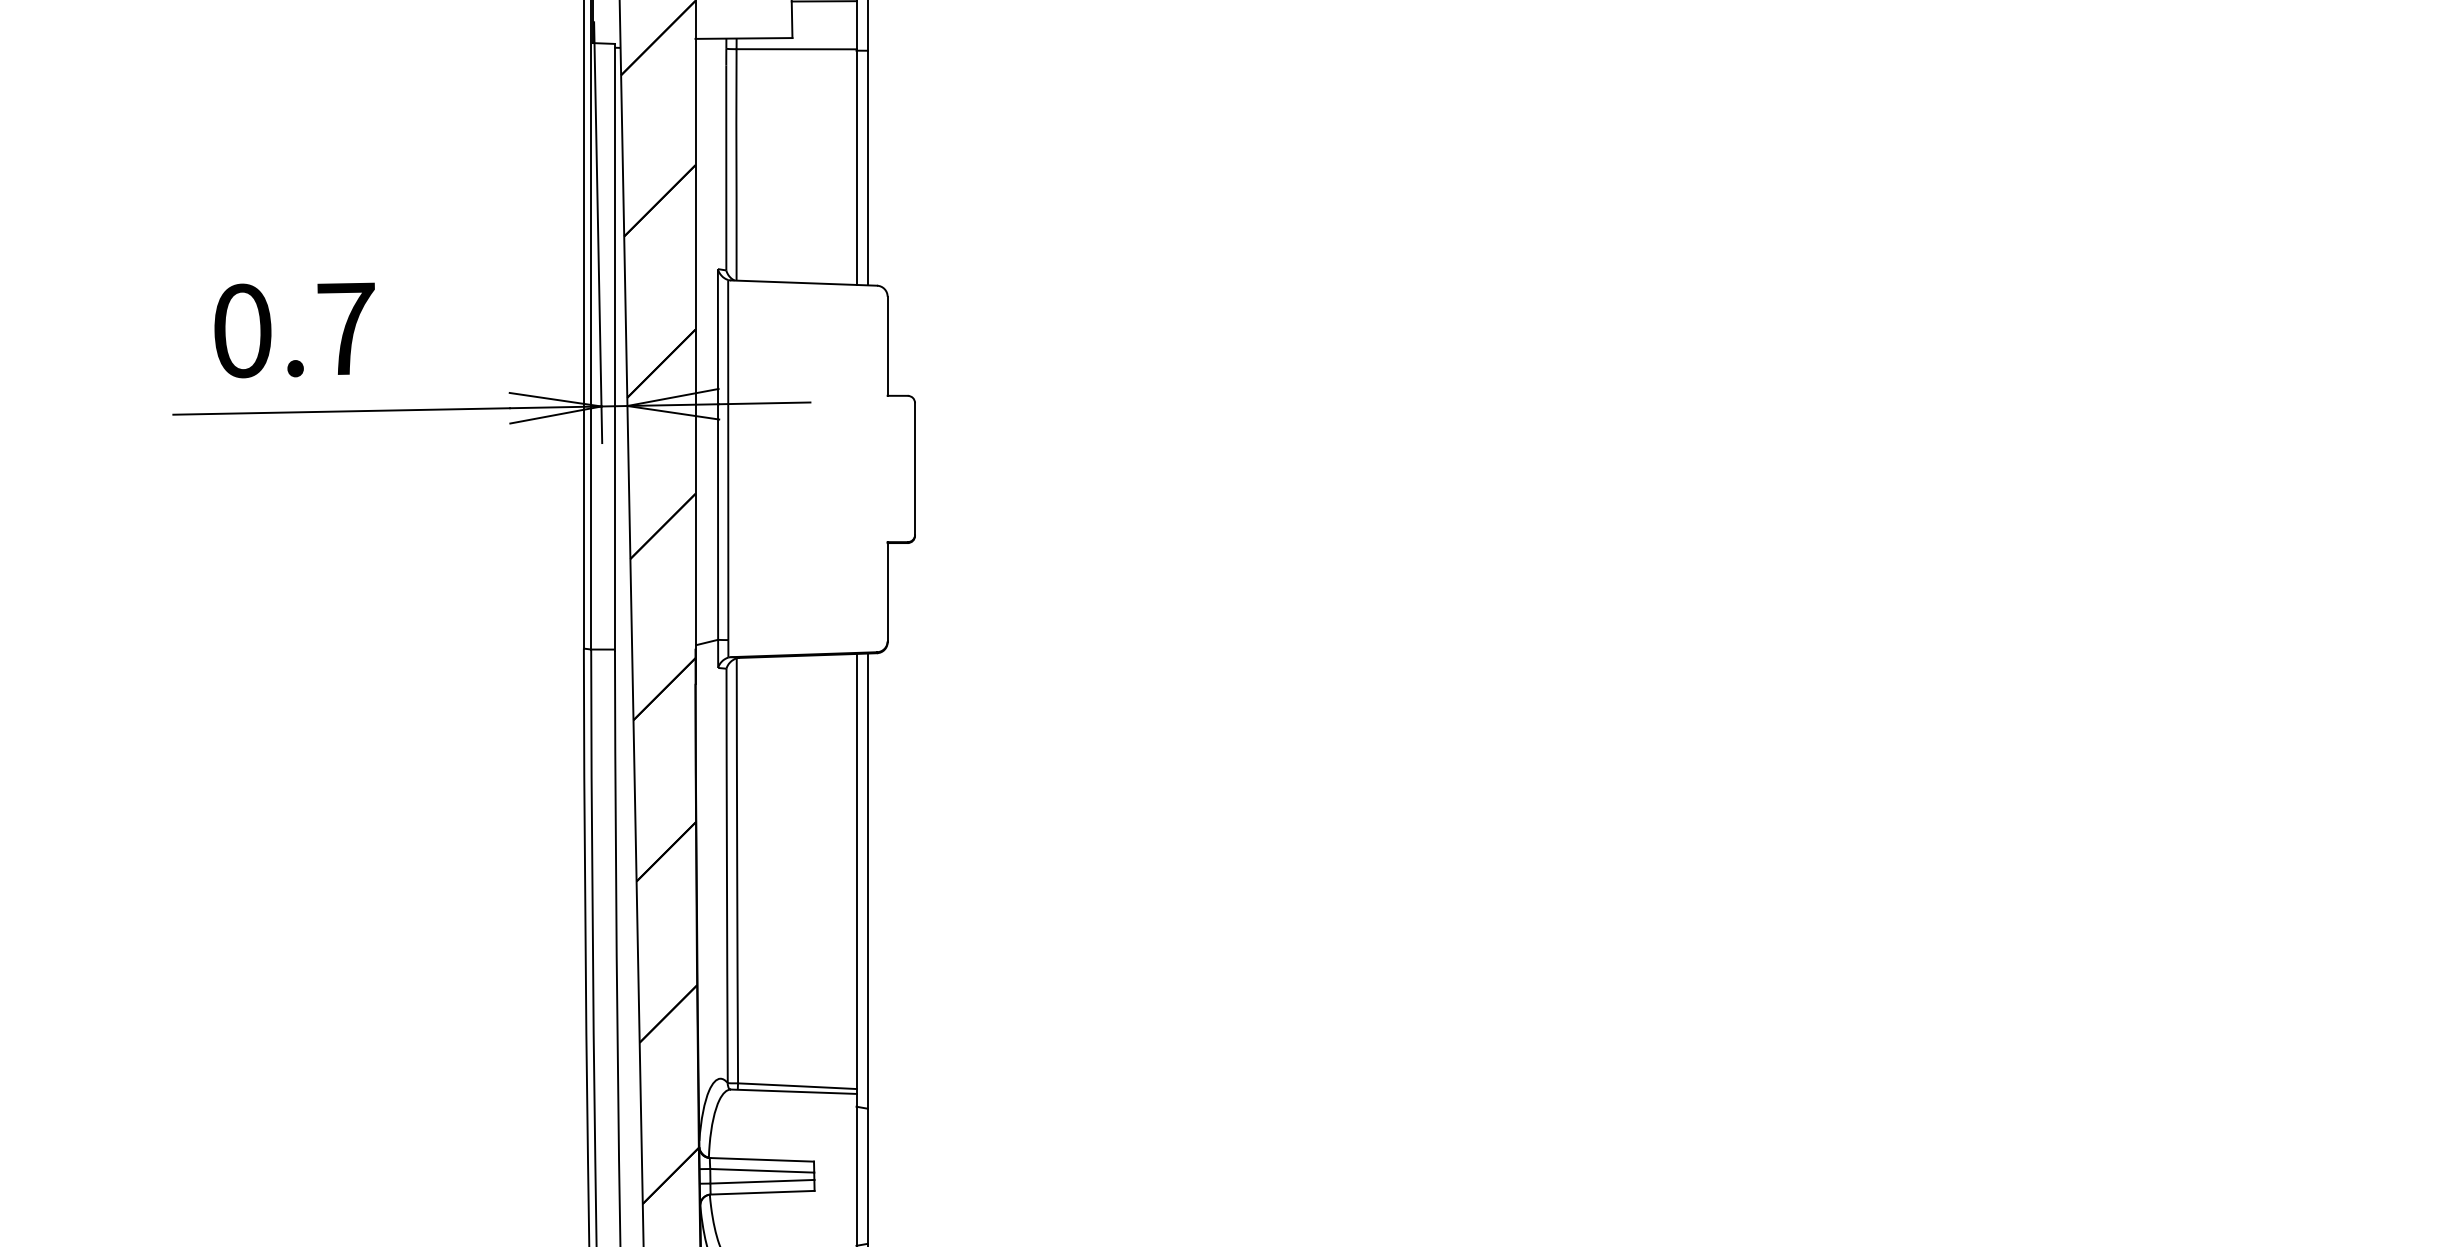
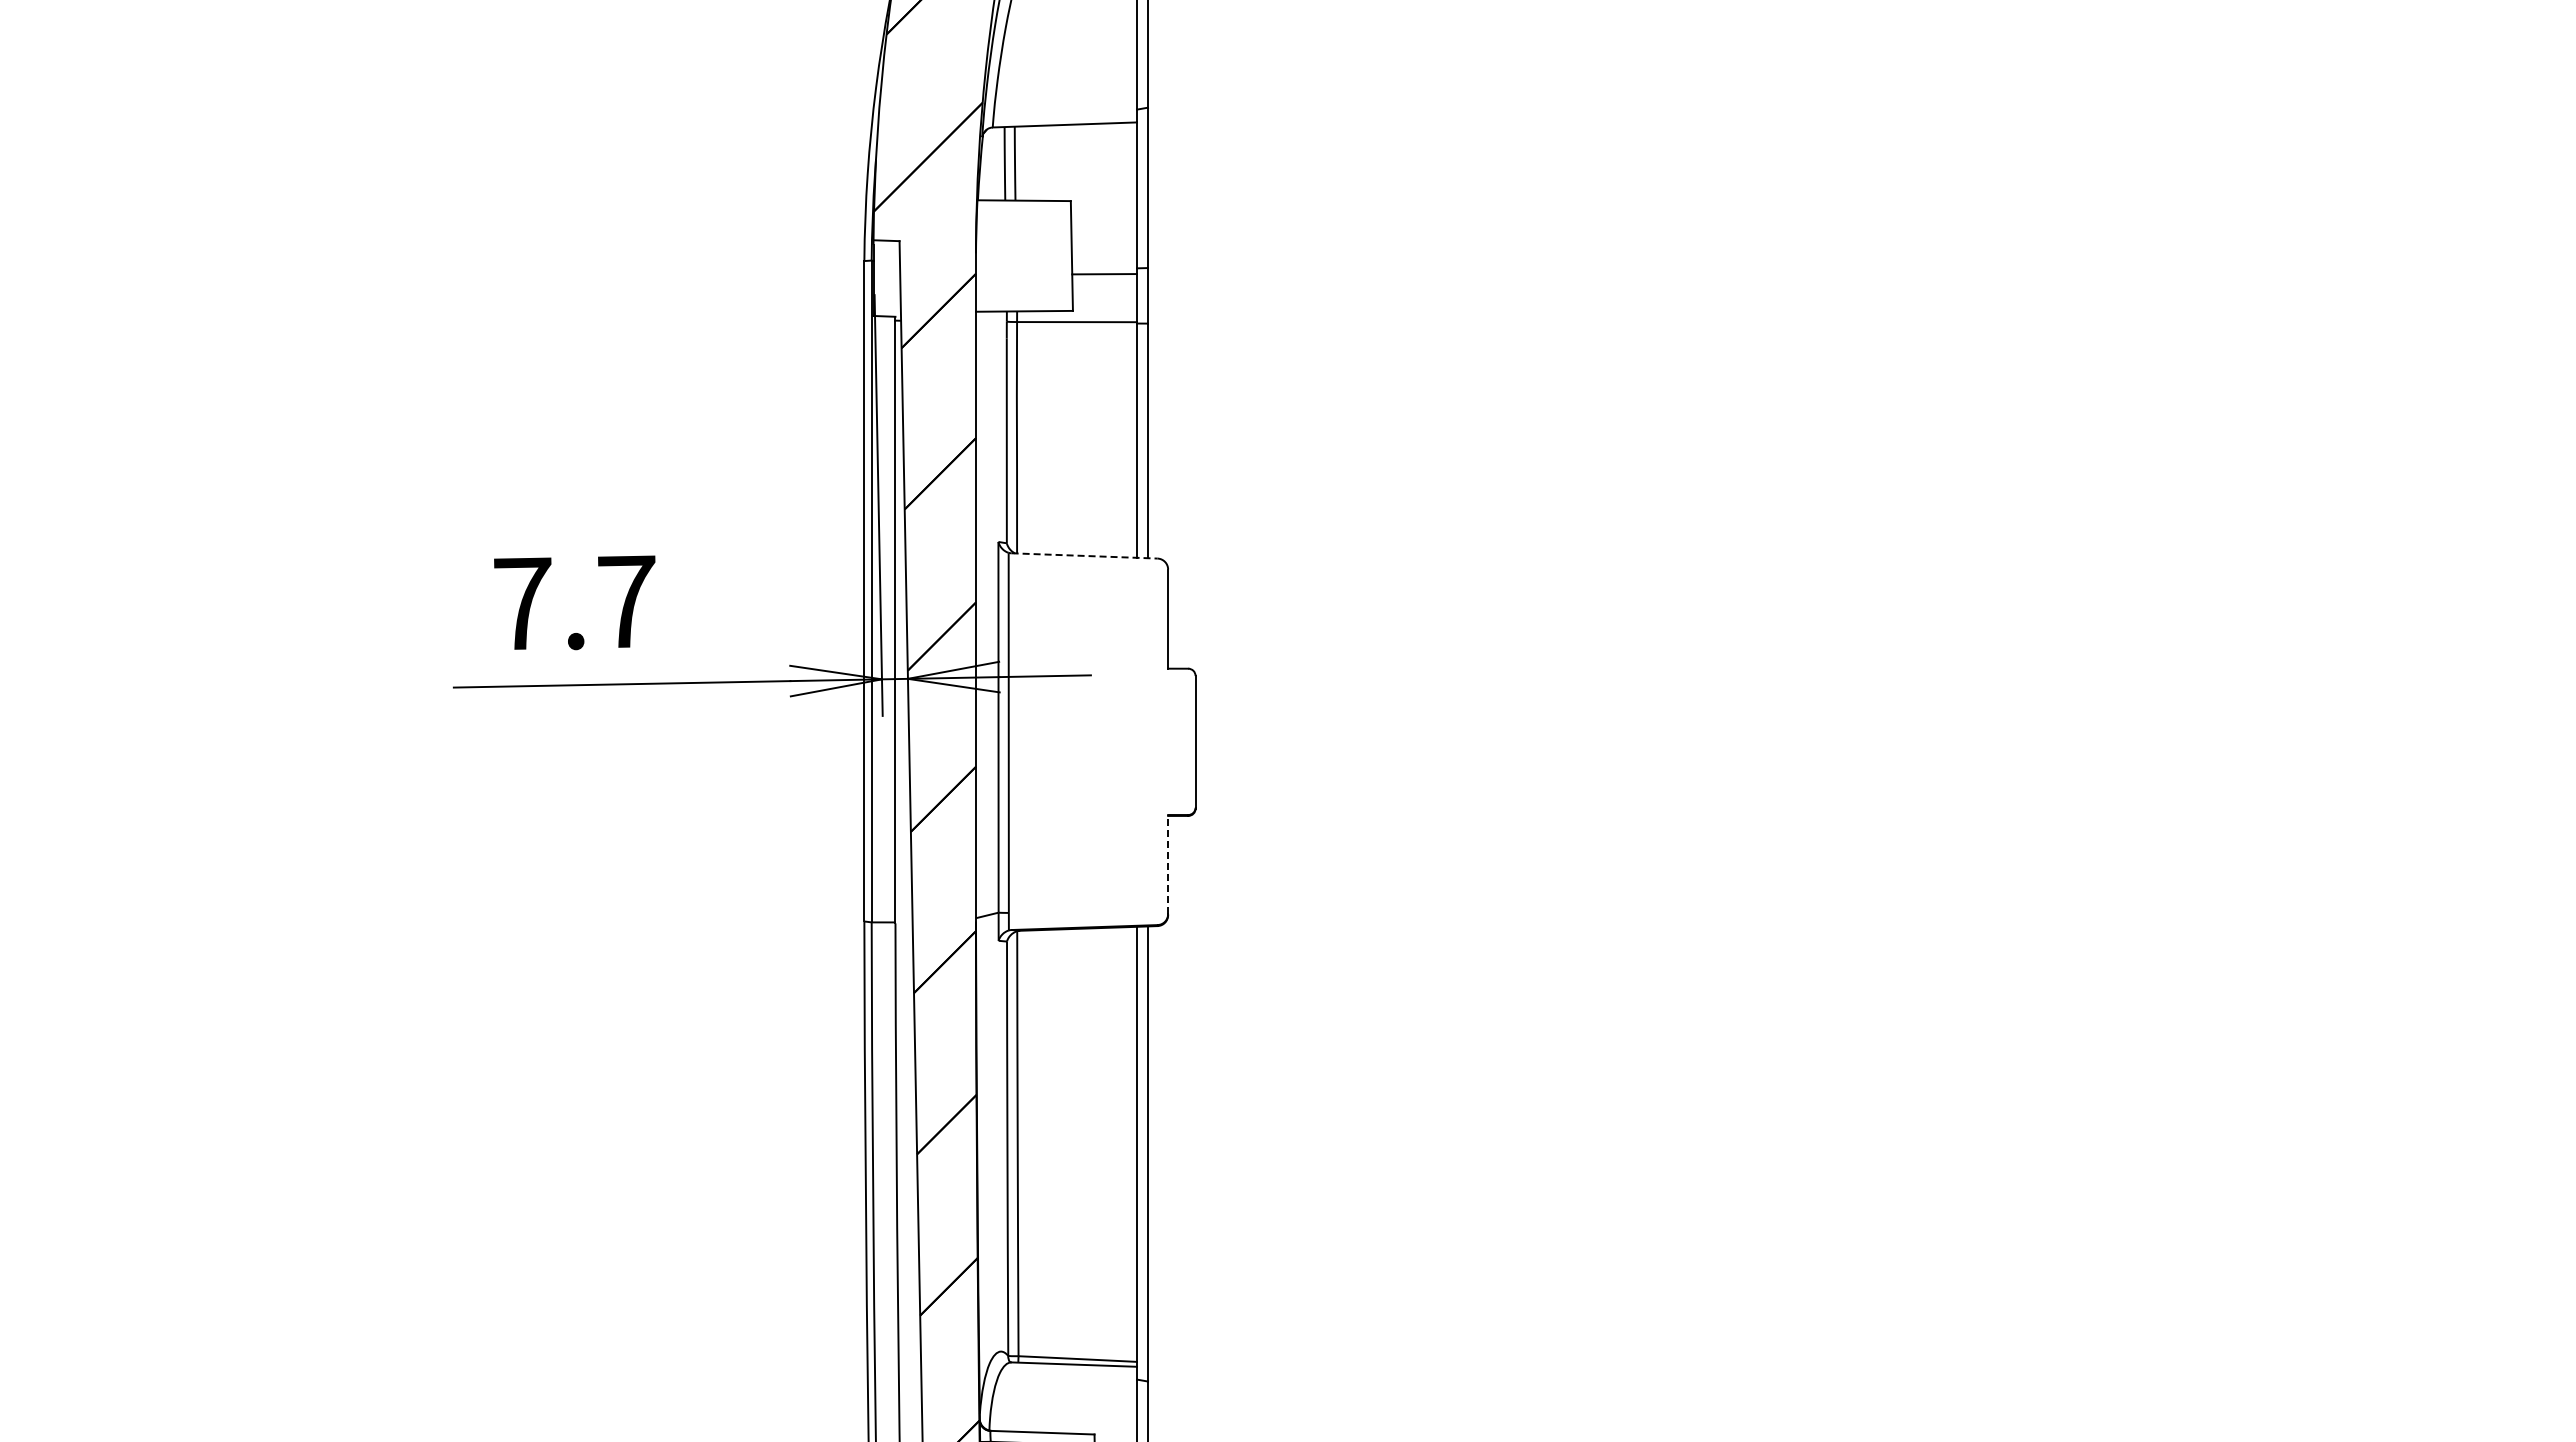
line: (805, 282) -> (1085, 555), solid -> dashed
text: (242, 330) -> (522, 603), 0.7 -> 7.7
line: (888, 591) -> (1168, 864), solid -> dashed

